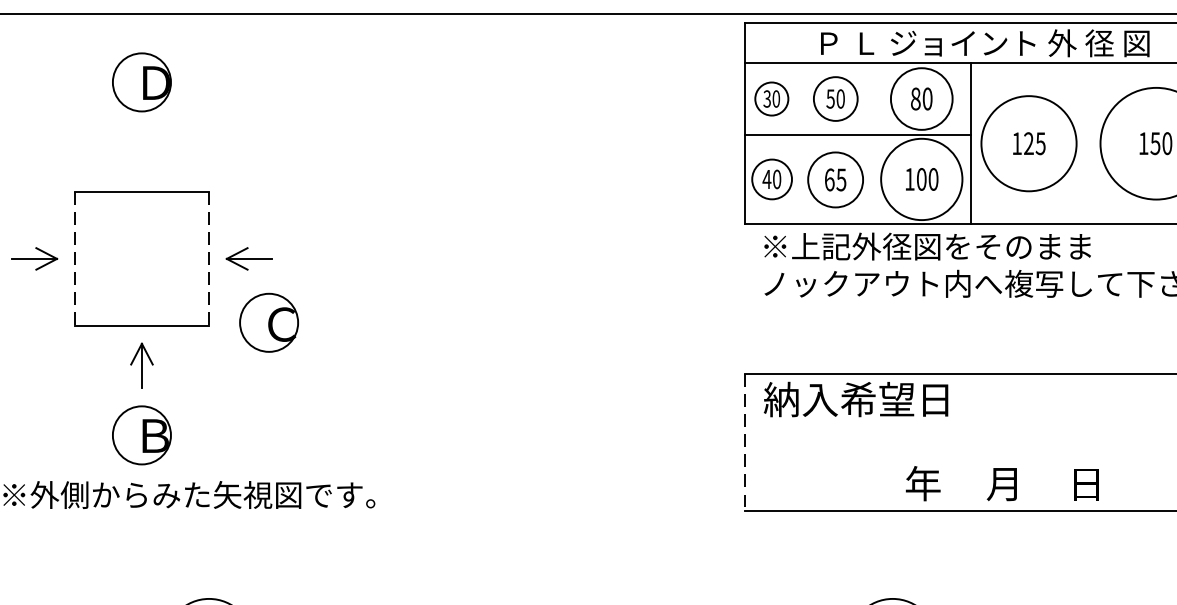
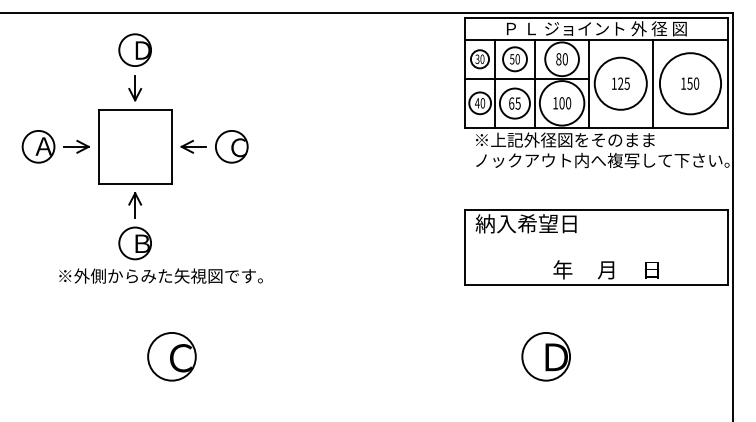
line: (798, 143) -> (494, 83), added
line: (873, 143) -> (535, 83), added
line: (1086, 143) -> (652, 83), added
part: (142, 152) -> (135, 88), added
line: (74, 258) -> (98, 146), dashed -> solid
line: (208, 258) -> (171, 146), dashed -> solid
part: (268, 322) -> (231, 146), moved
line: (745, 442) -> (465, 247), dashed -> solid

